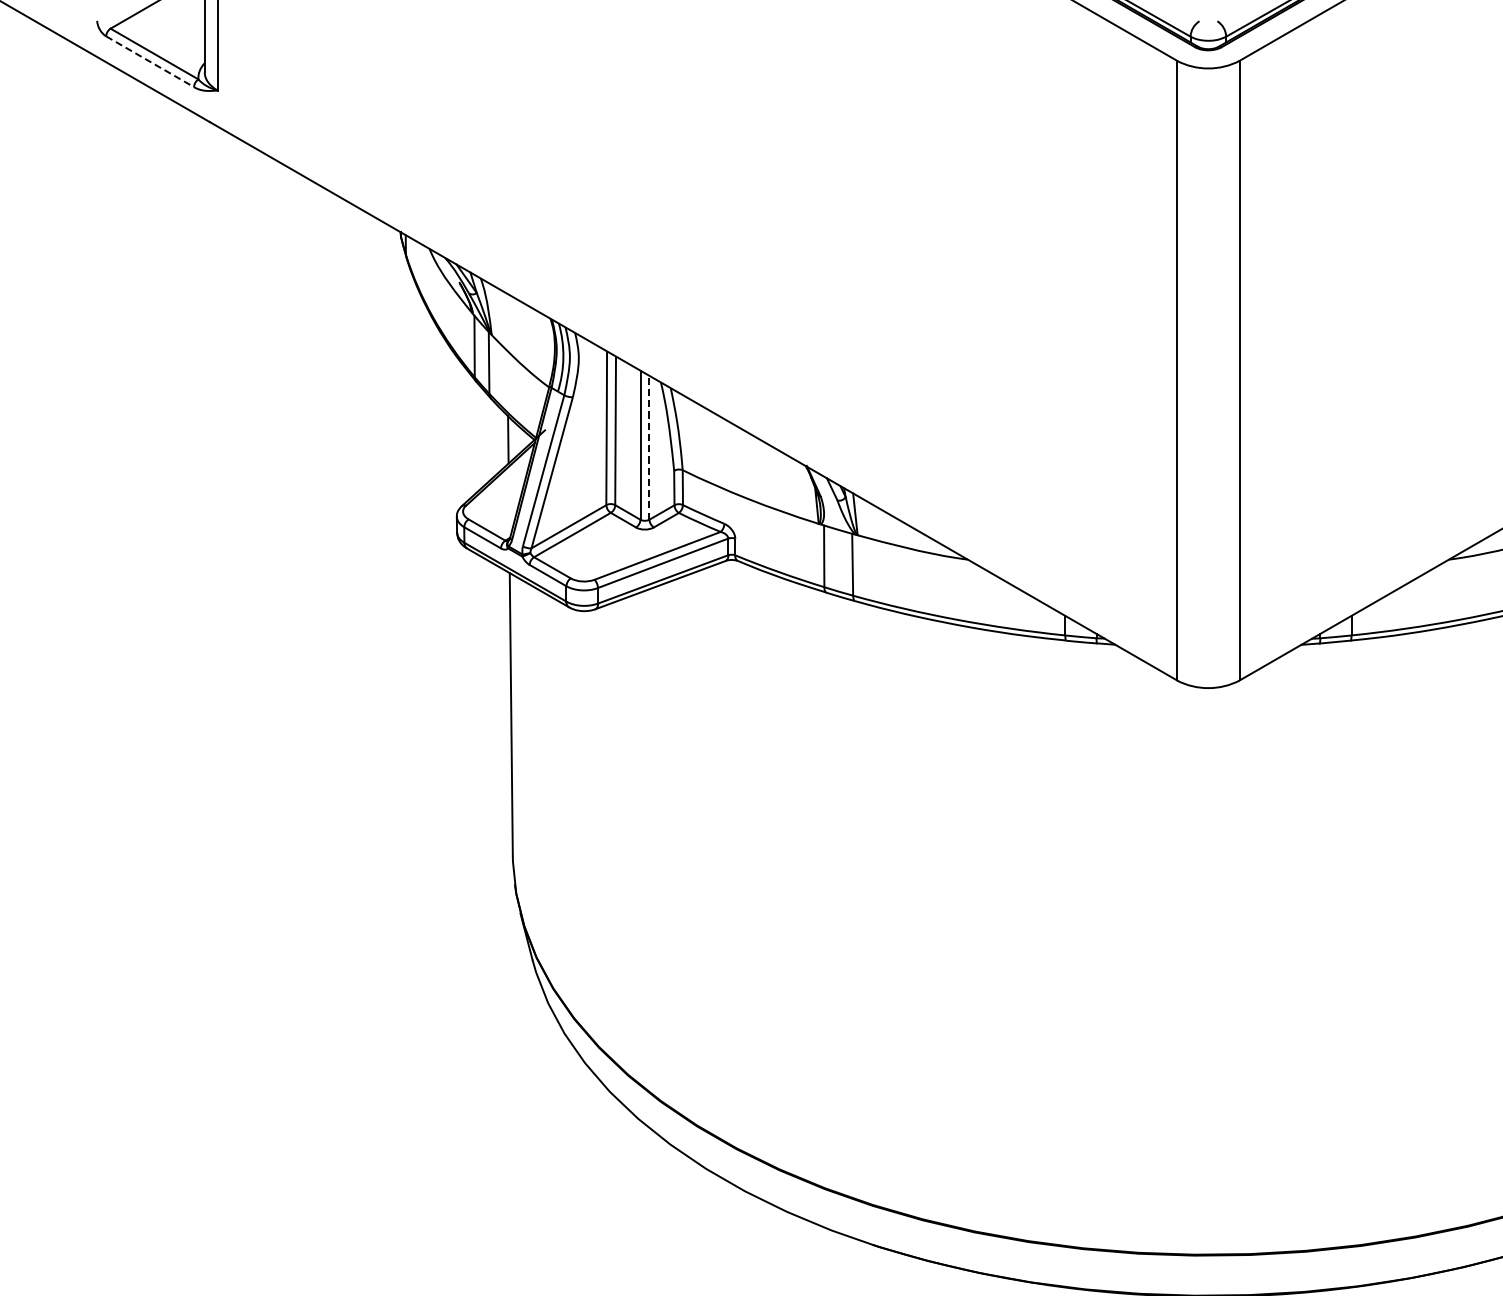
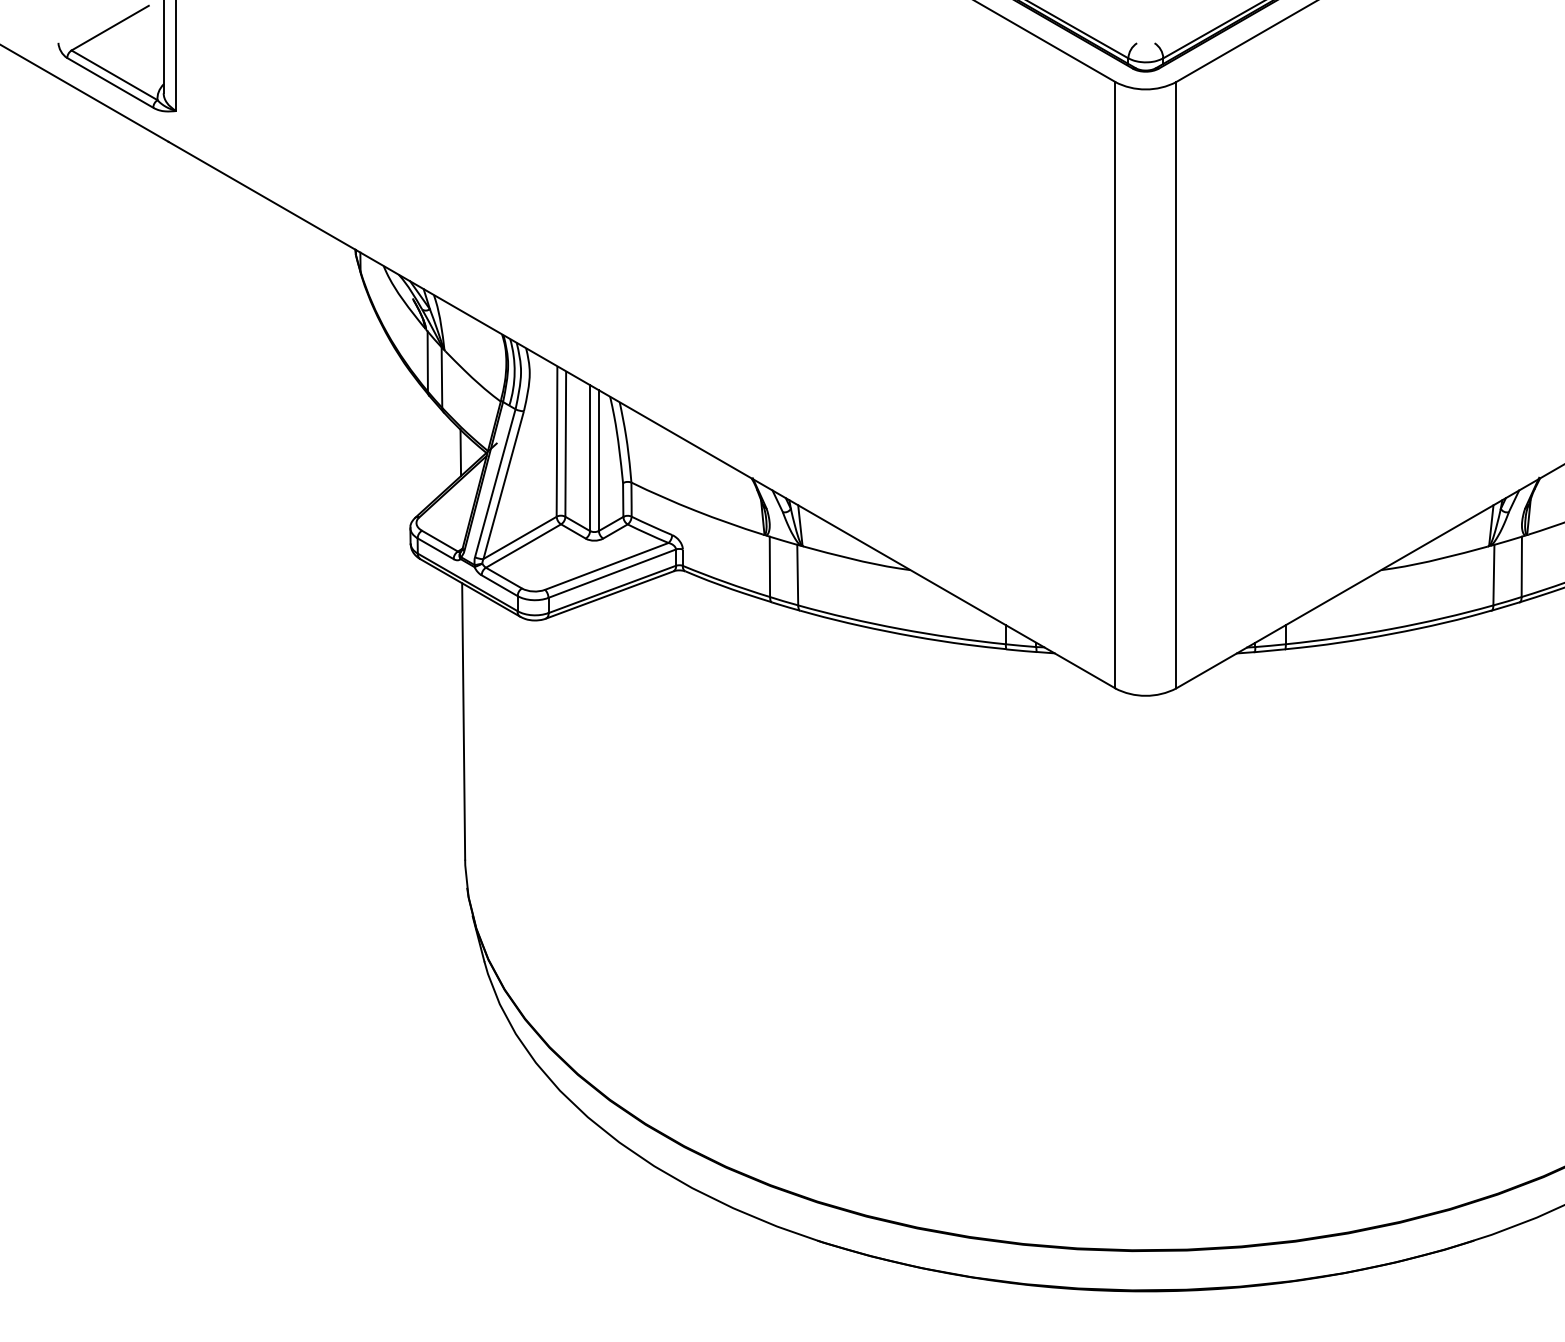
line: (150, 61) -> (110, 82), dashed -> solid
line: (649, 447) -> (598, 460), dashed -> solid

